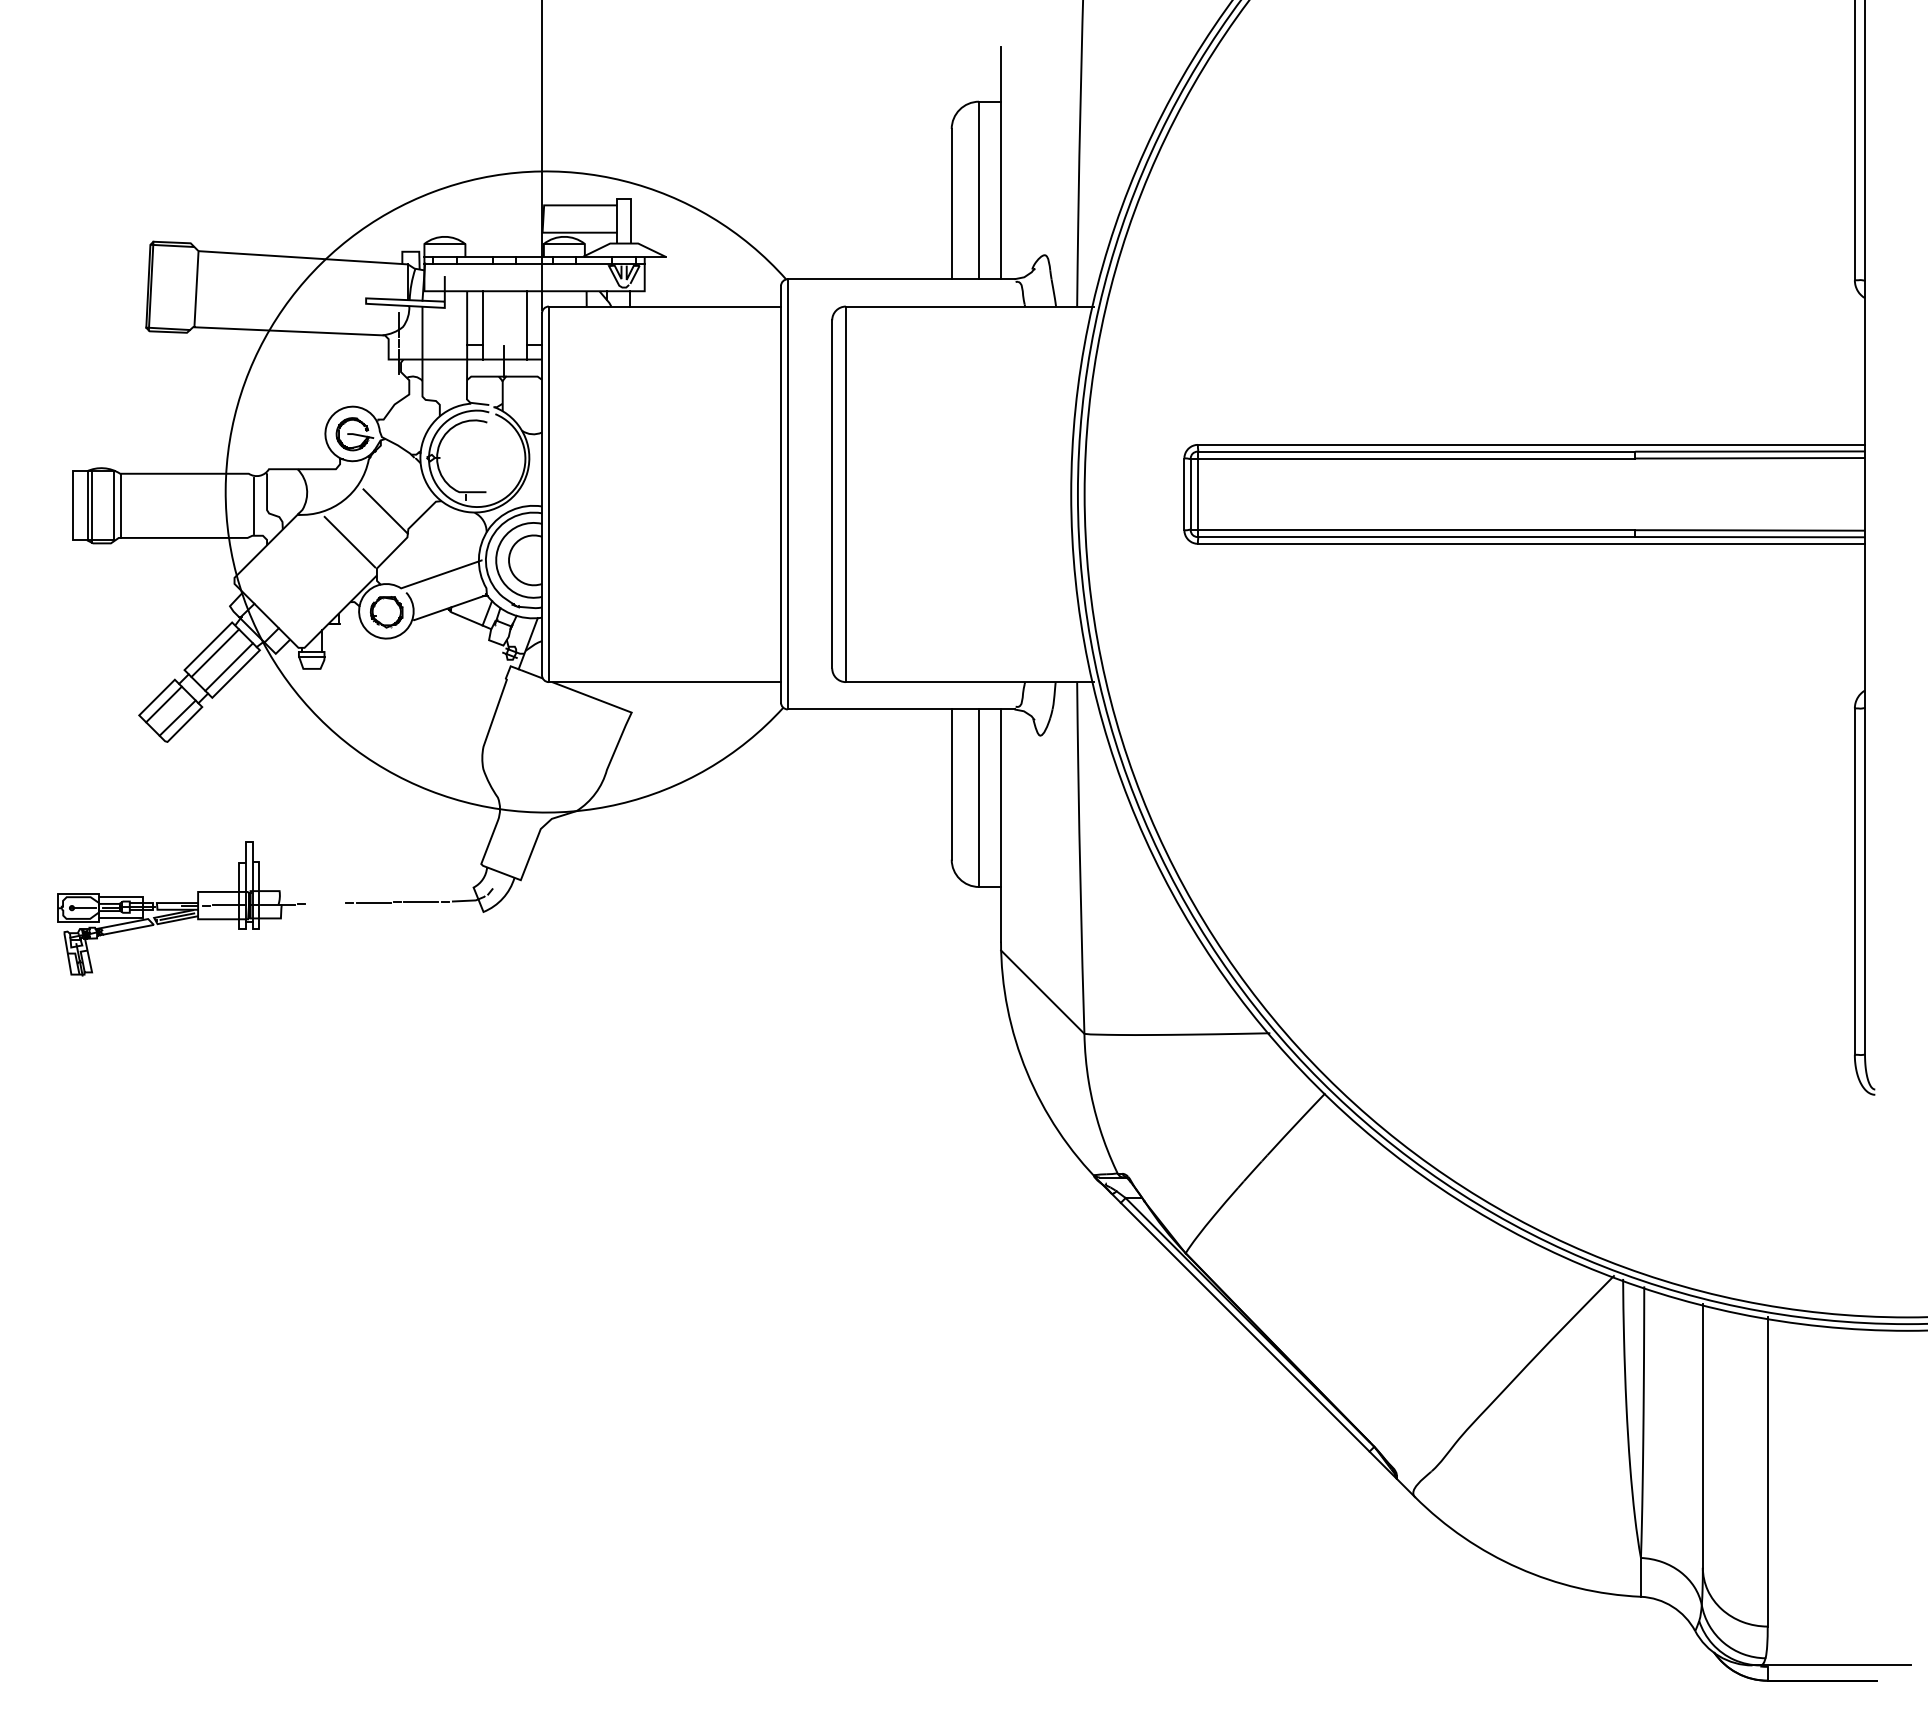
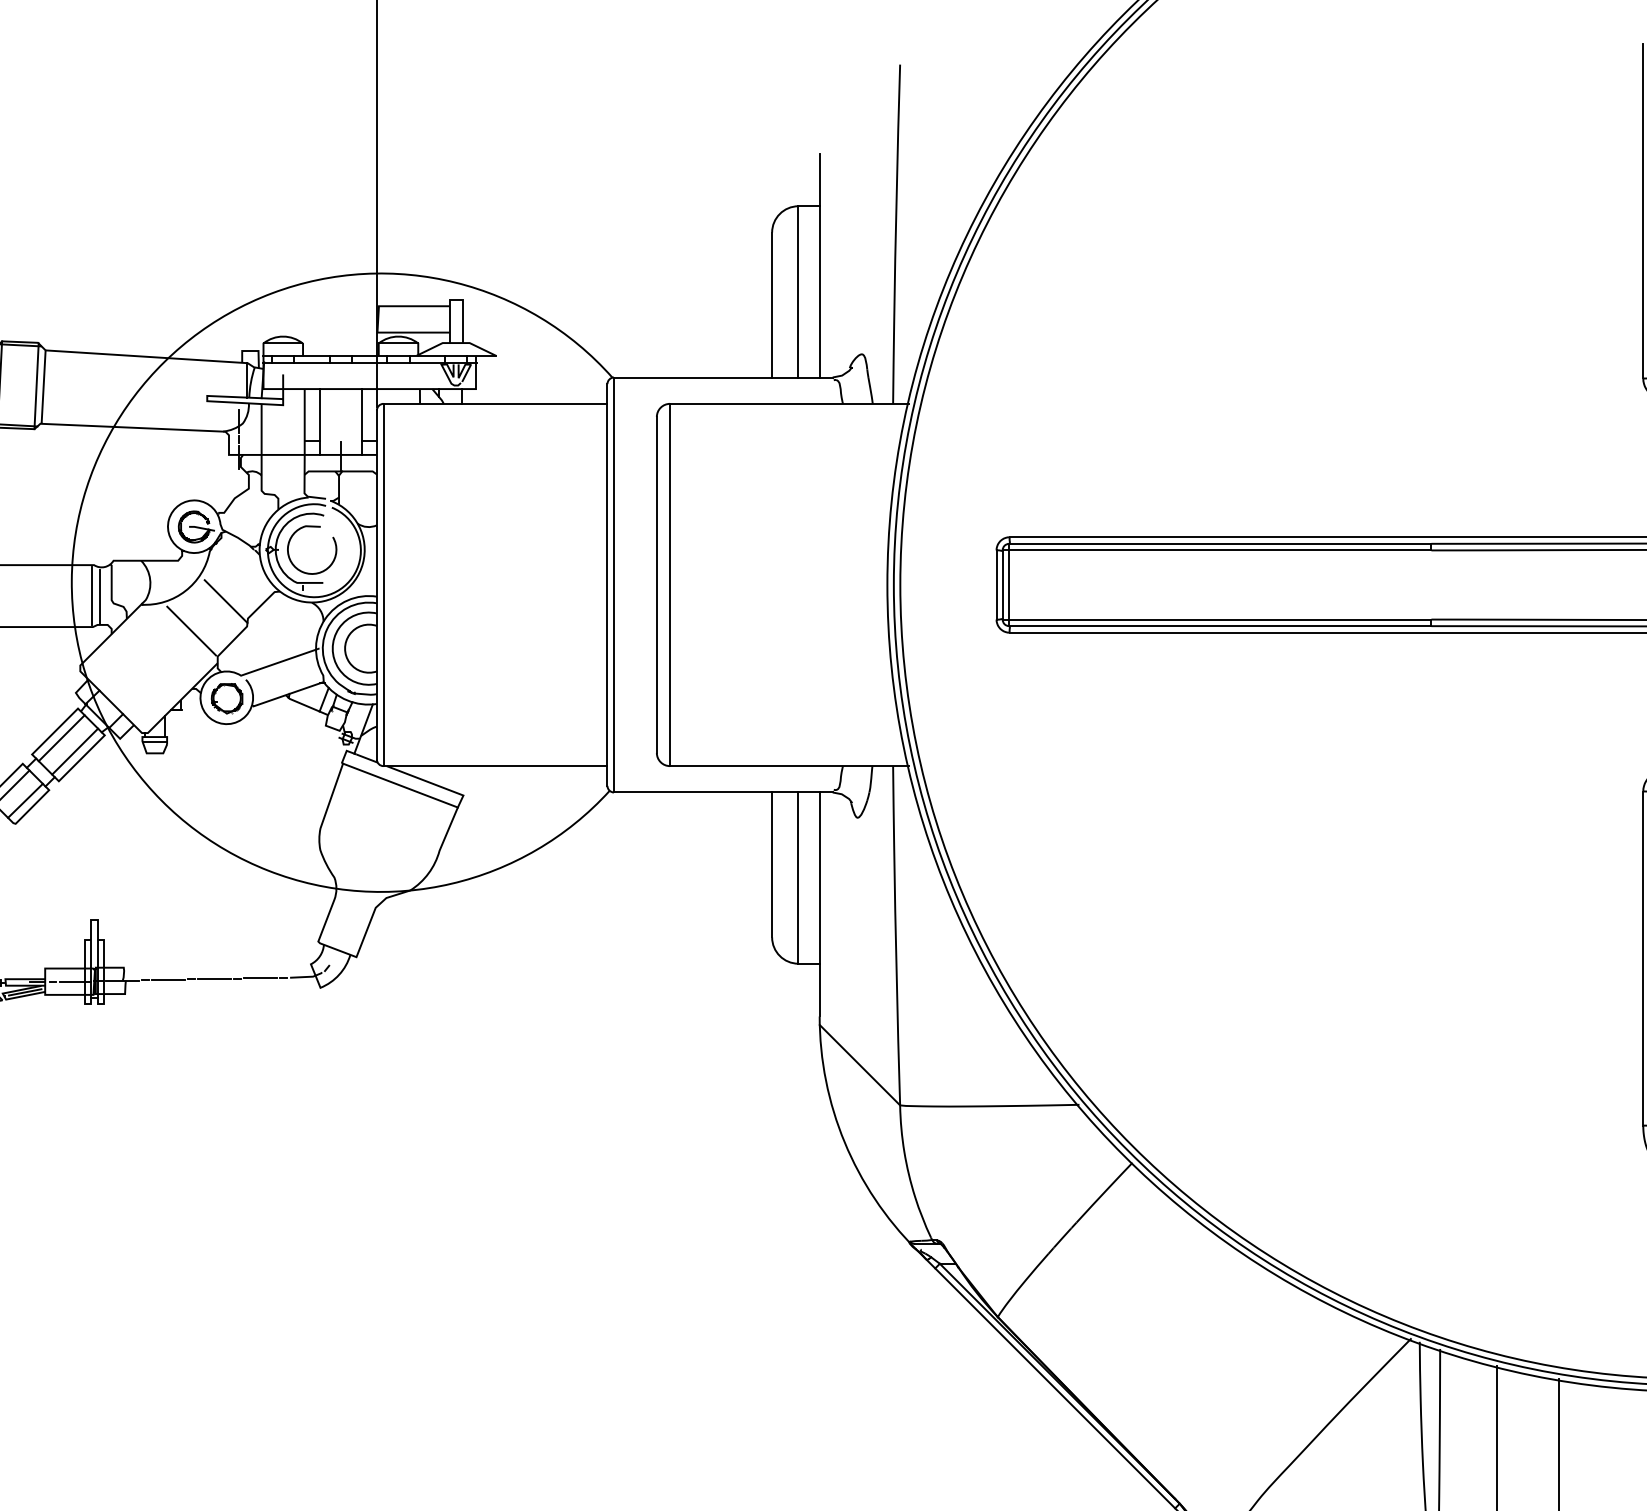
line: (189, 287) -> (36, 385), added
curve: (474, 434) -> (311, 527), added
line: (246, 505) -> (91, 595), added
line: (565, 702) -> (399, 785), added
line: (325, 903) -> (168, 979), added

